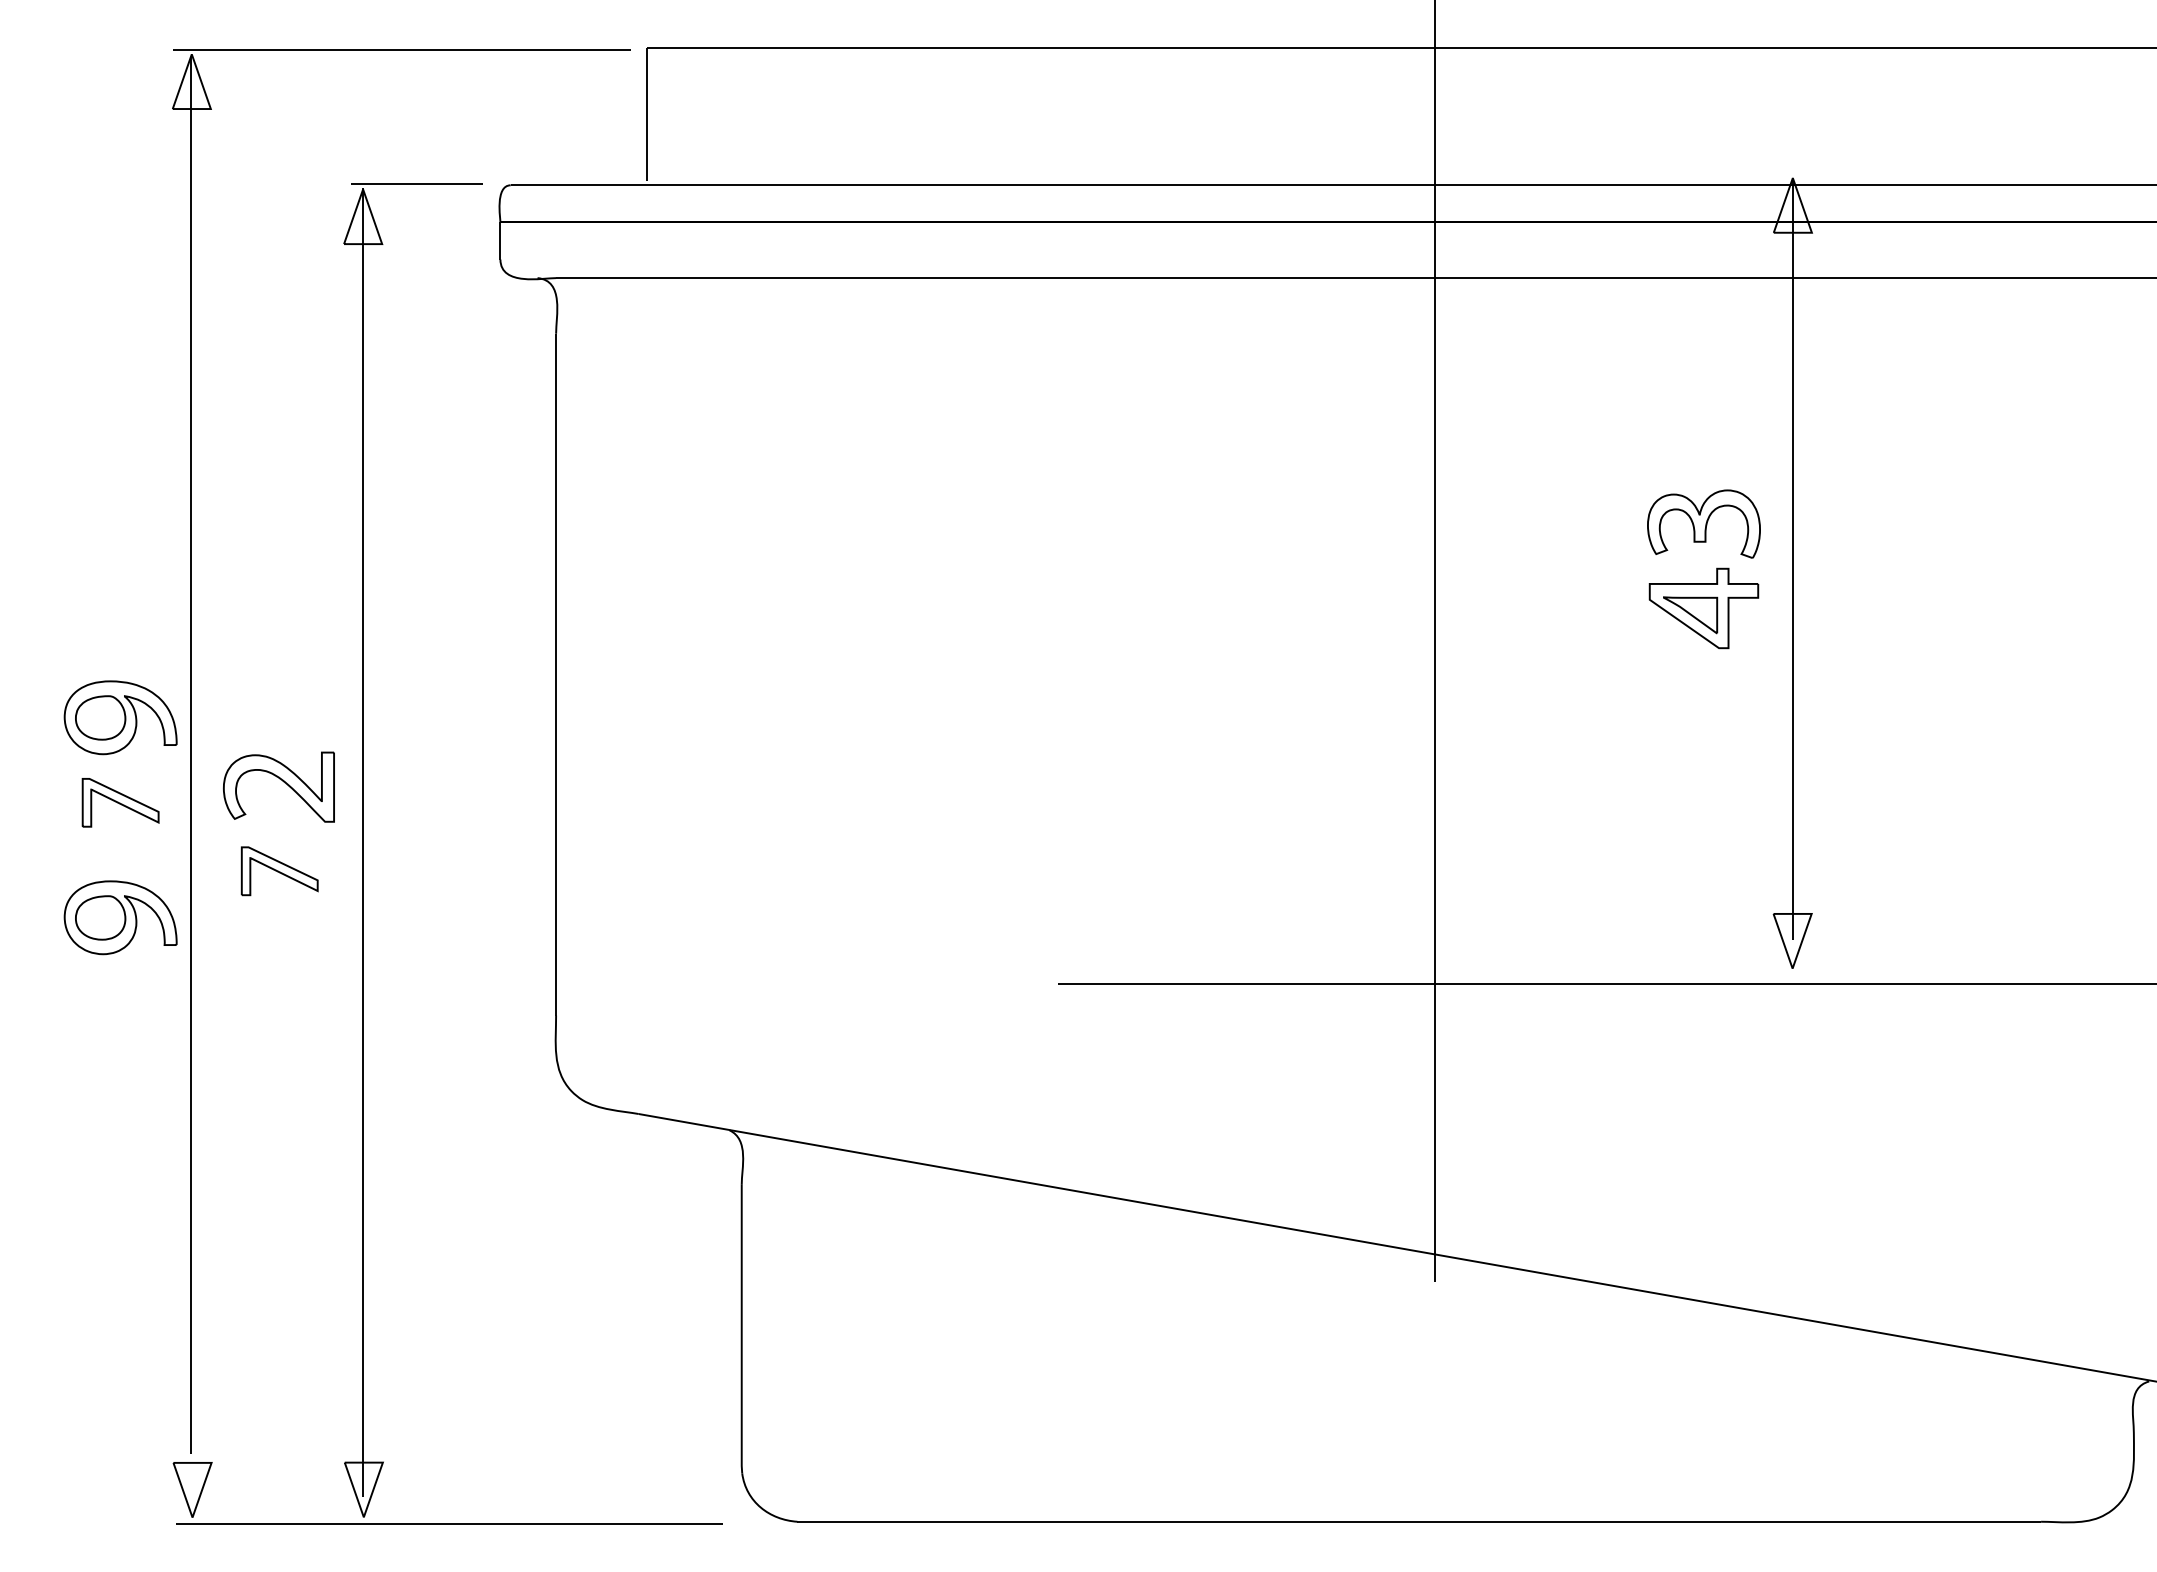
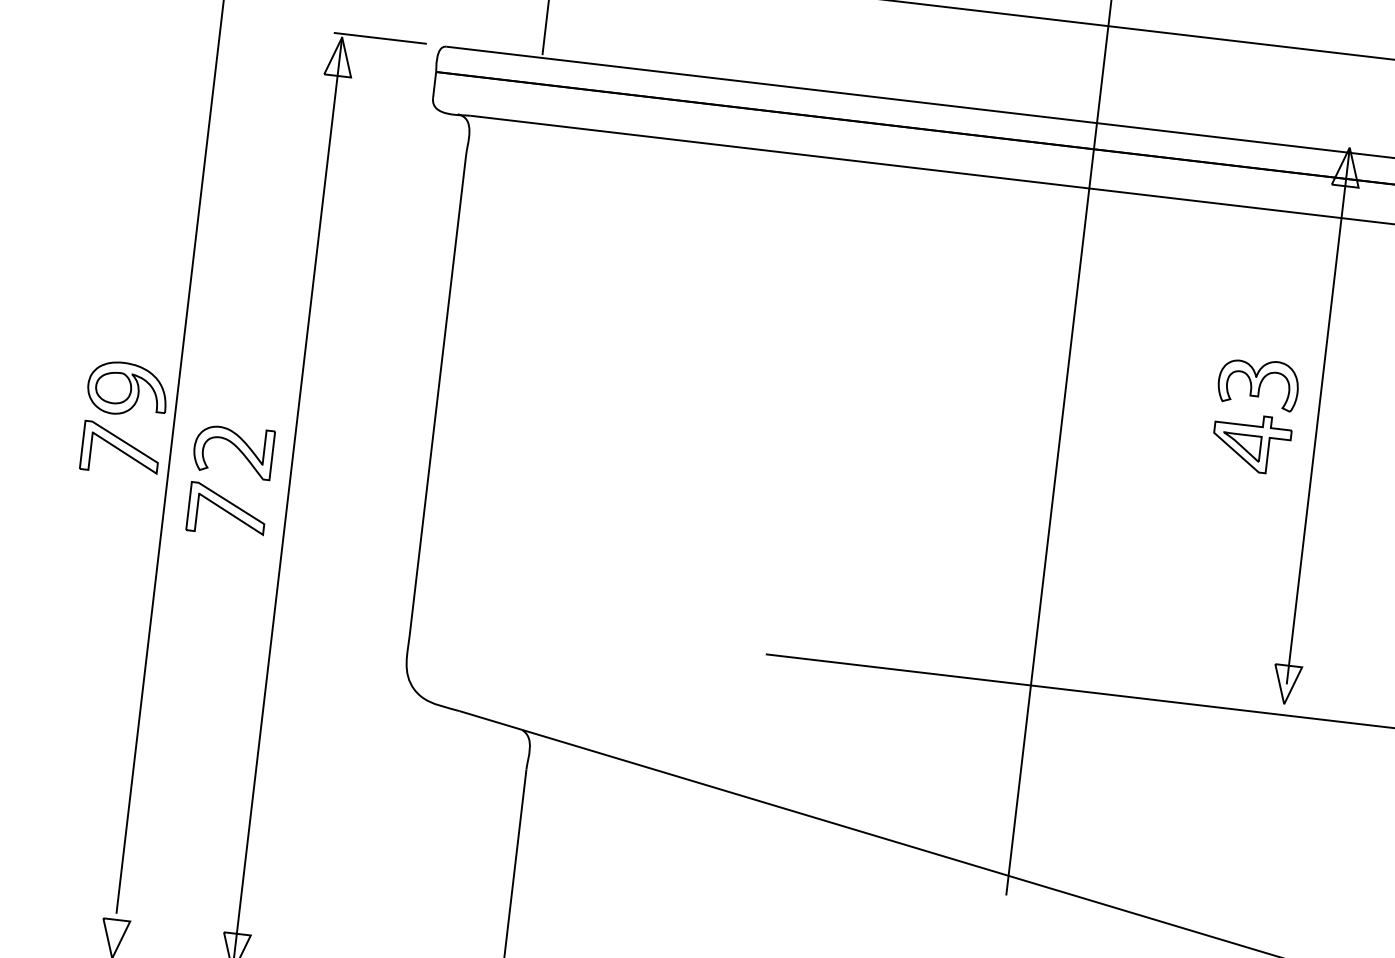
part: (120, 802) -> (120, 448), size x1.43
part: (279, 871) -> (226, 510), size x1.43
part: (120, 917) -> (111, 529), removed

